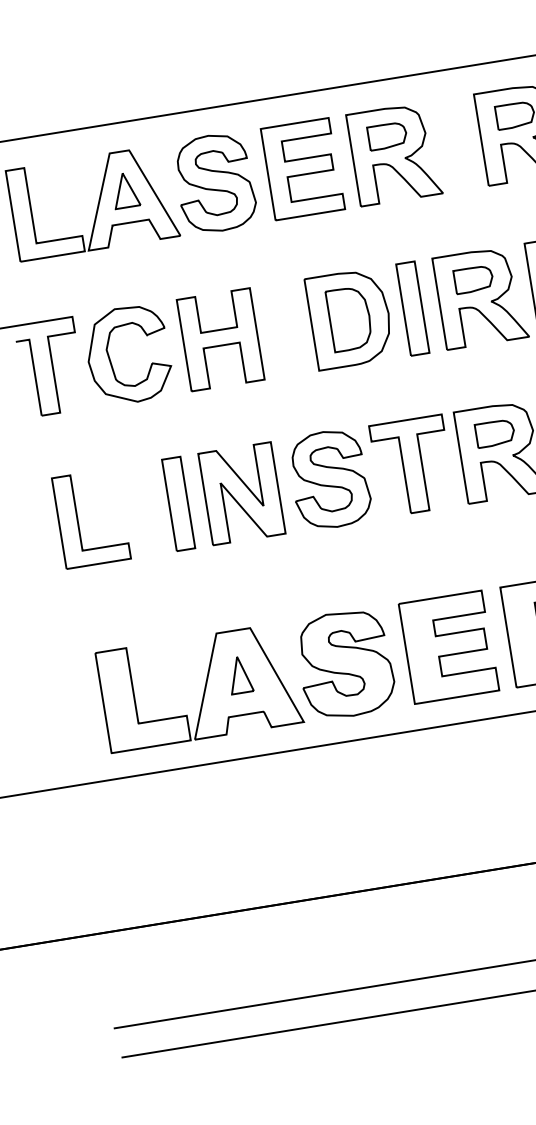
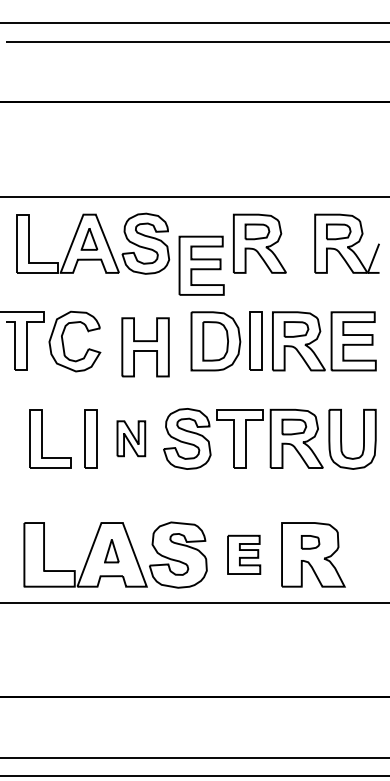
part: (302, 168) -> (201, 265), moved
part: (220, 340) -> (145, 347), moved
part: (242, 493) -> (131, 438), size x0.6
part: (78, 519) -> (42, 438), moved
part: (447, 646) -> (243, 554), size x0.6

